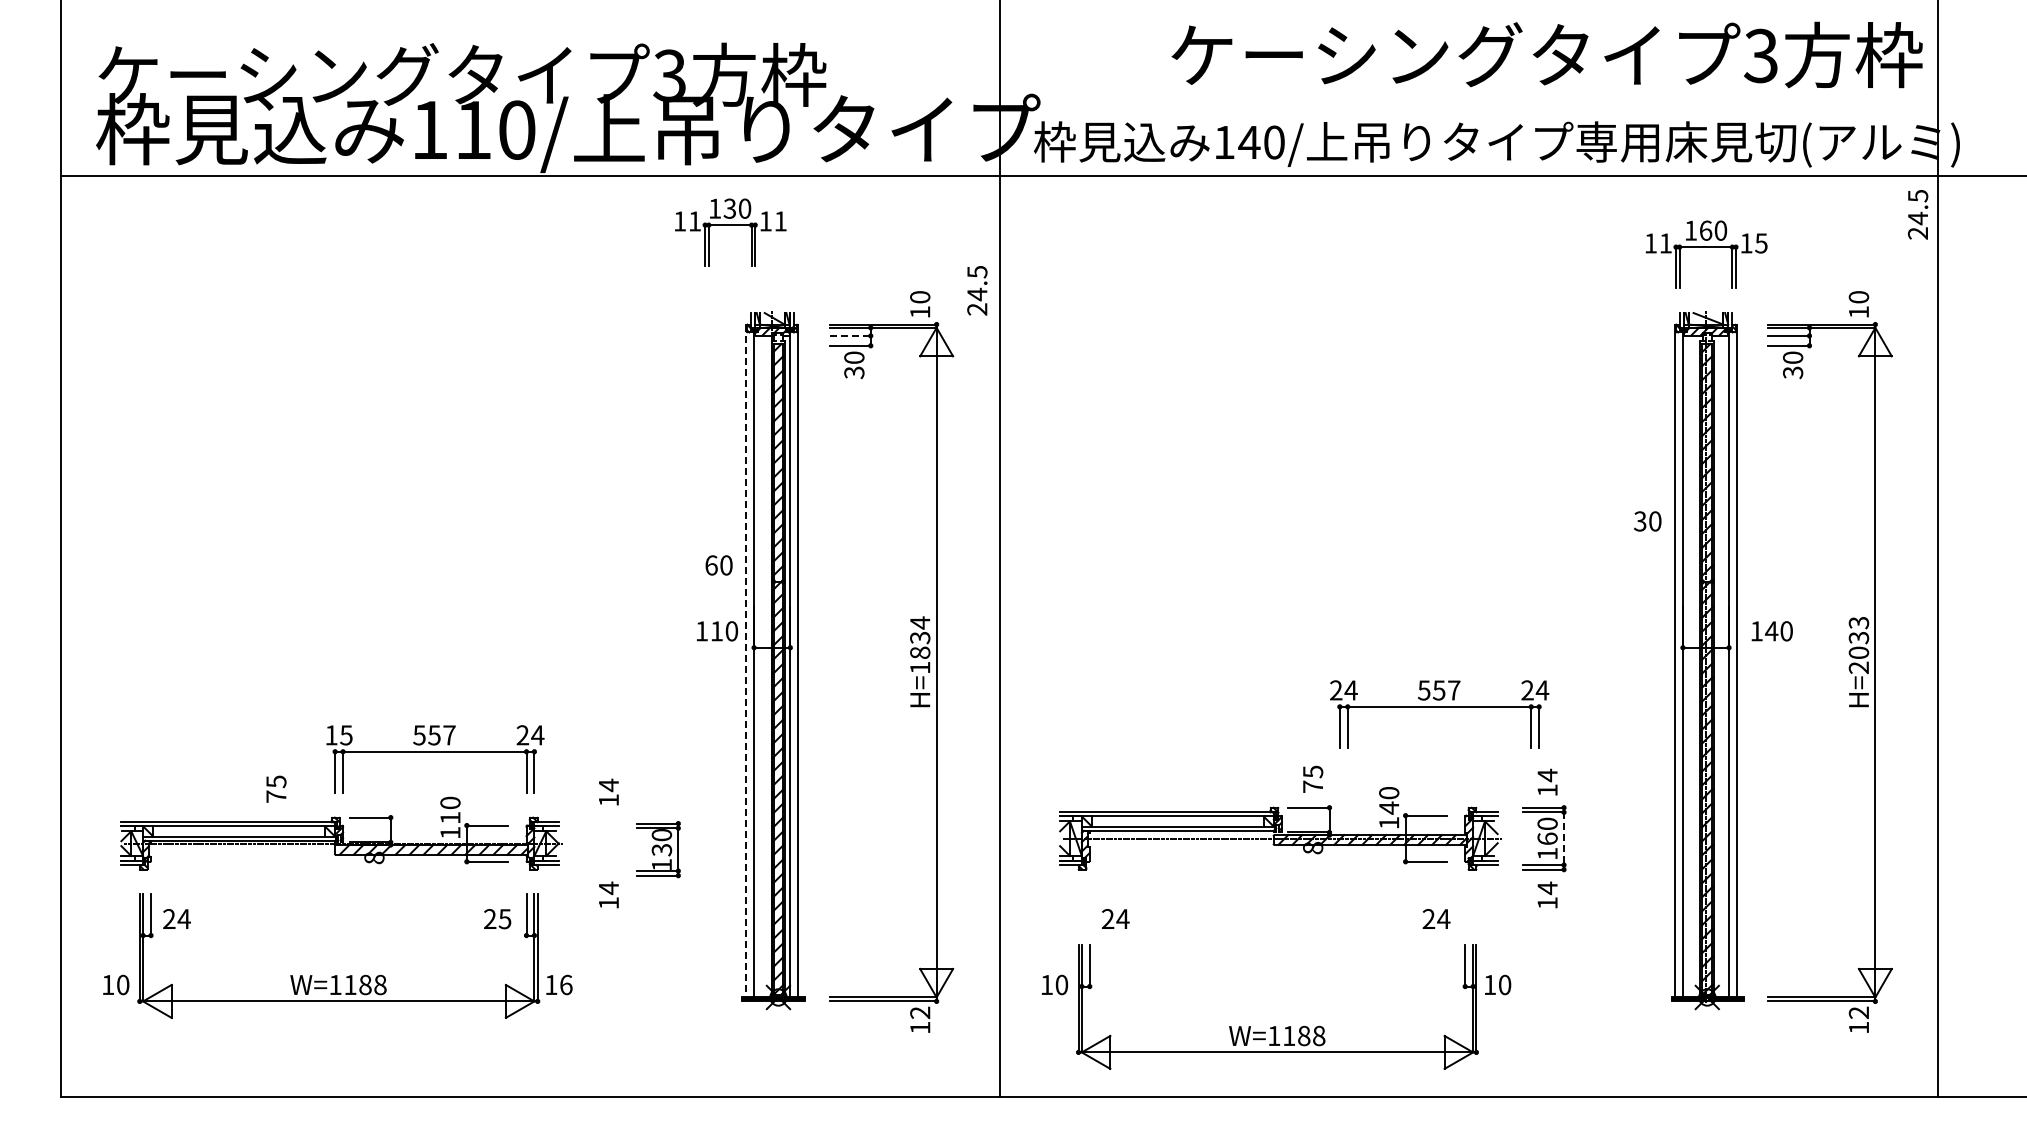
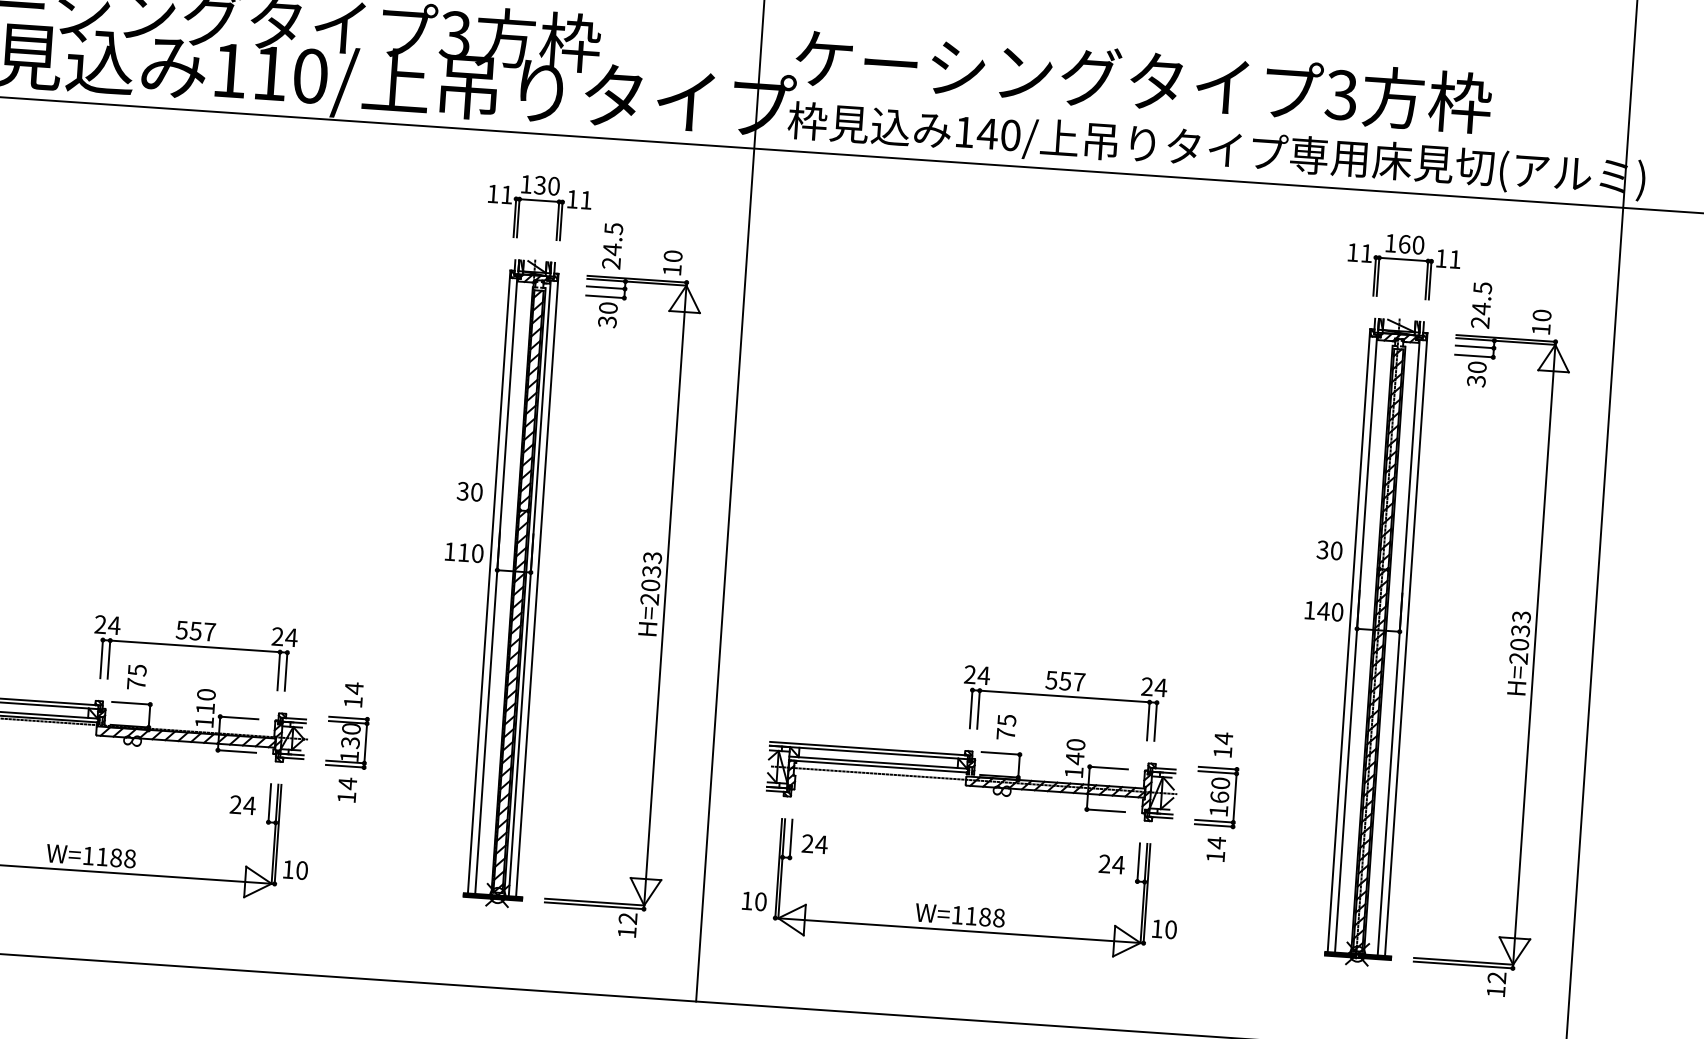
text: (1546, 54) -> (1142, 80), moved
text: (1918, 214) -> (1481, 305), moved
part: (730, 225) -> (539, 200), moved
text: (1761, 243) -> (1455, 259), 15 -> 11
text: (977, 290) -> (612, 245), moved
line: (850, 335) -> (606, 287), dashed -> solid
text: (1647, 521) -> (1329, 550), moved
text: (711, 565) -> (463, 491), 60 -> 30
text: (1771, 631) -> (1323, 611), moved
text: (920, 645) -> (651, 578), H=1834 -> H=2033
line: (746, 661) -> (489, 582), dashed -> solid
part: (1439, 707) -> (1064, 697), moved
text: (339, 735) -> (107, 625), 15 -> 24
text: (276, 788) -> (137, 676), moved
line: (1564, 839) -> (1235, 798), dashed -> solid
part: (658, 849) -> (347, 742), moved
text: (504, 919) -> (249, 806), 25 -> 24
text: (566, 984) -> (302, 870), 16 -> 10
part: (1275, 1026) -> (959, 906), moved

